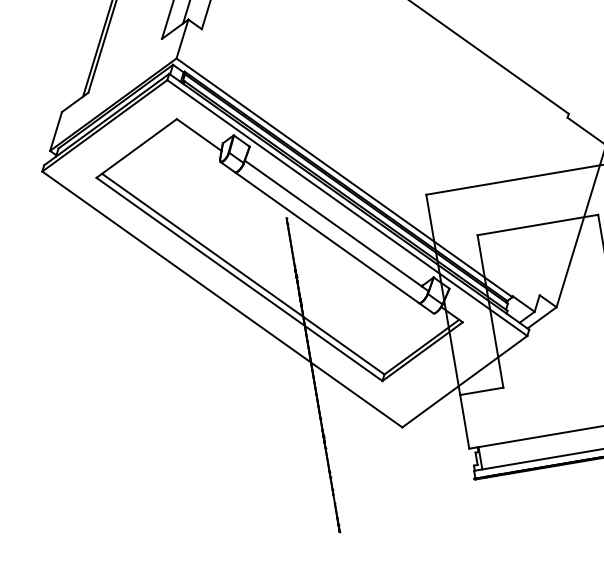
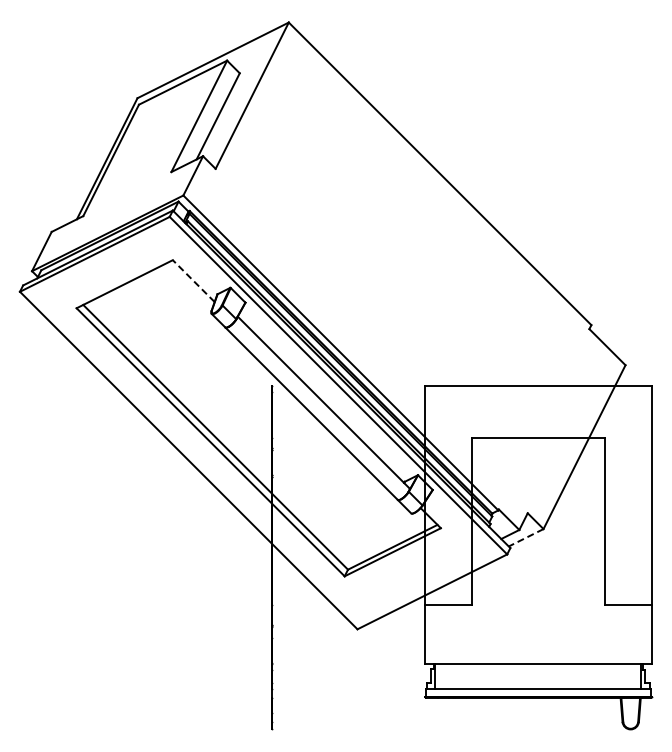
line: (199, 135) -> (193, 281), solid -> dashed
line: (541, 318) -> (525, 538), solid -> dashed

